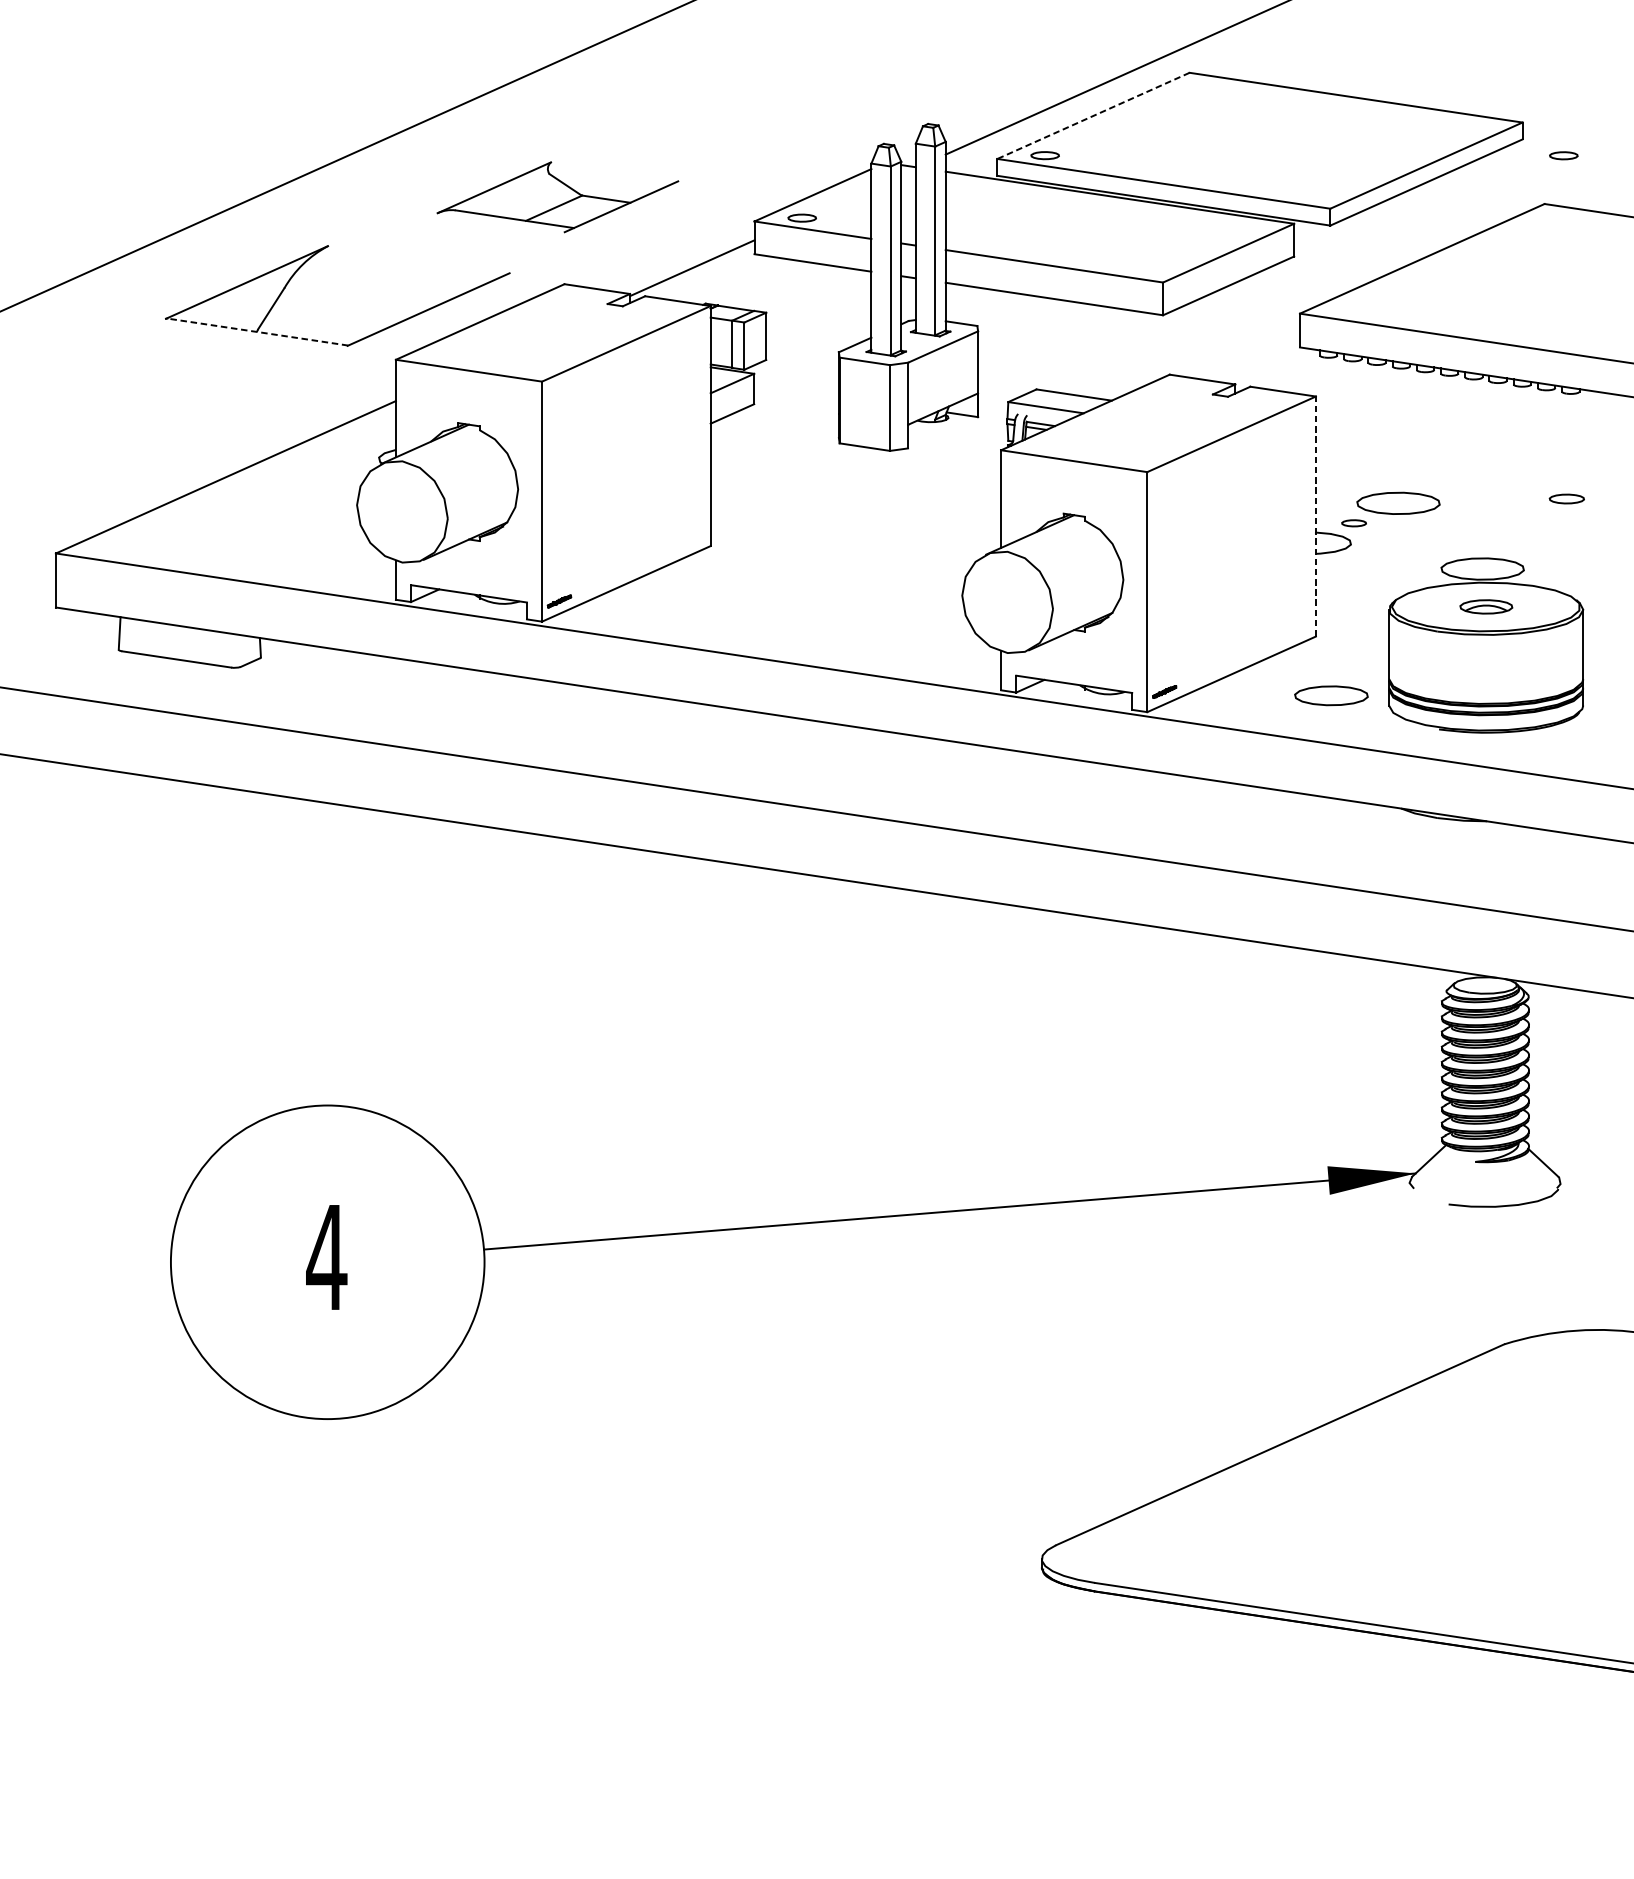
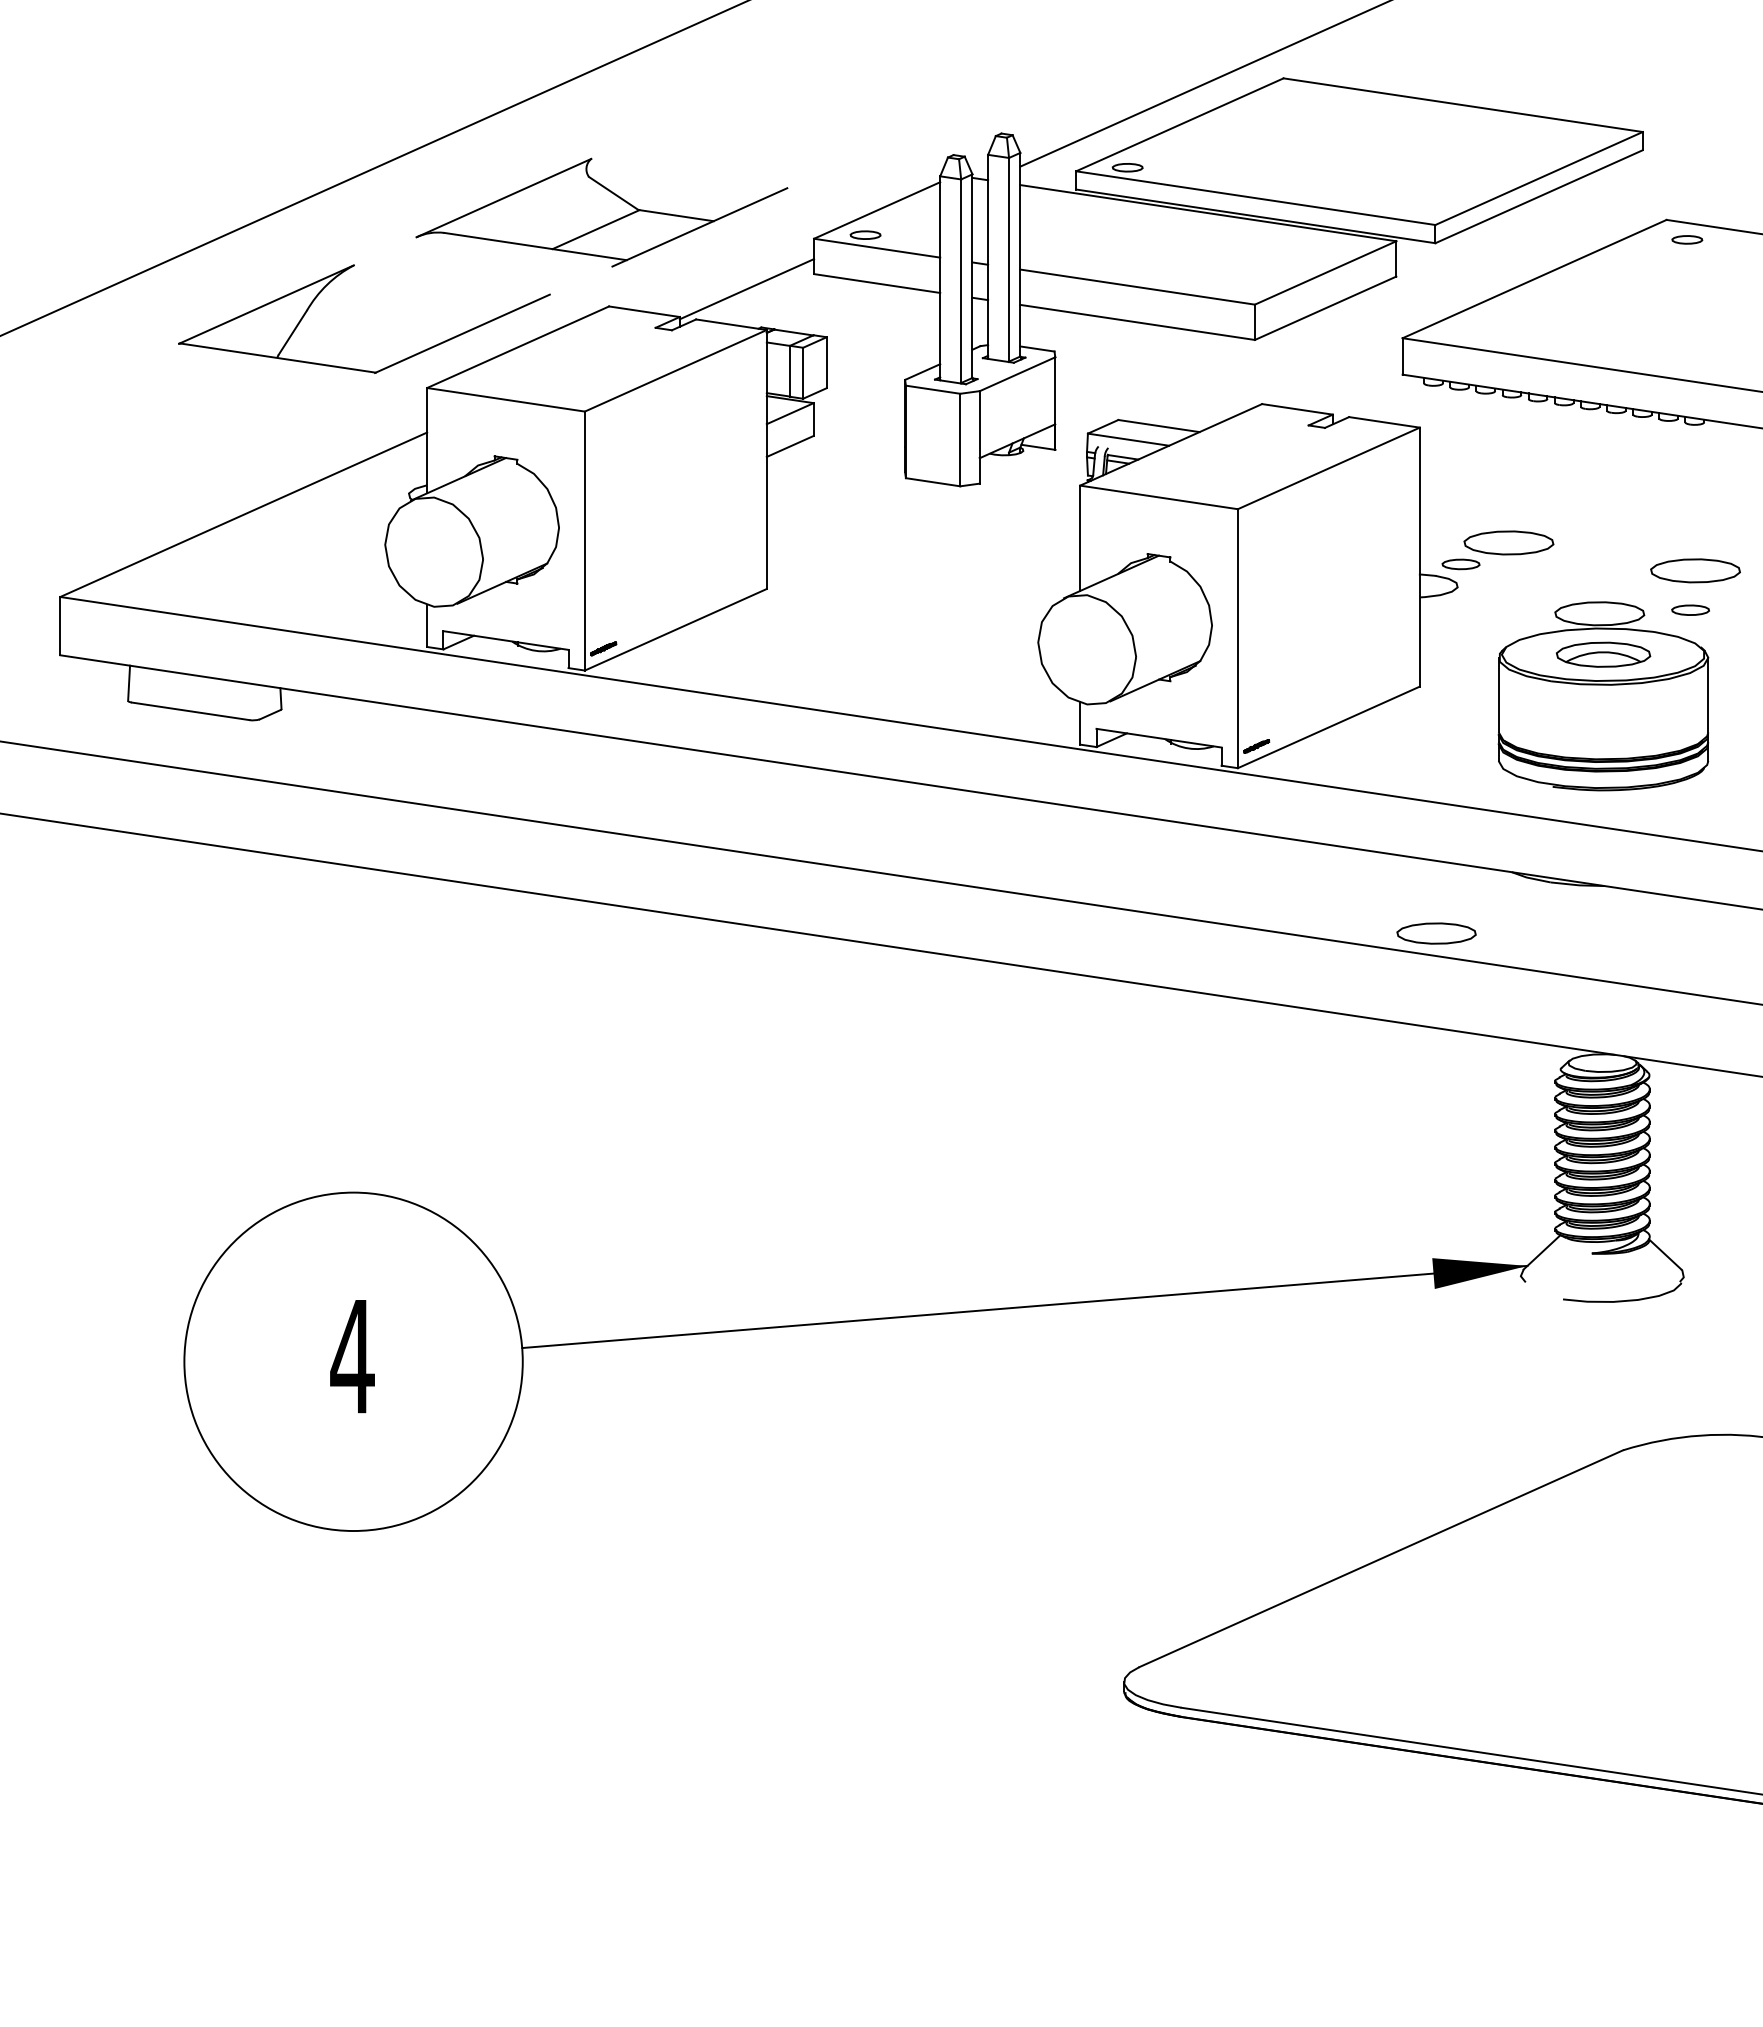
line: (1093, 115) -> (1179, 124), dashed -> solid
part: (1564, 155) -> (1687, 239), moved
part: (557, 197) -> (601, 212), size x1.43
line: (258, 332) -> (278, 358), dashed -> solid
part: (1566, 498) -> (1690, 609), moved
line: (1315, 515) -> (1419, 556), dashed -> solid
part: (1353, 523) -> (1460, 564), size x1.43
part: (1571, 528) -> (1695, 570), added
part: (1486, 606) -> (1603, 654), size x1.67
part: (1331, 695) -> (1436, 933), moved

